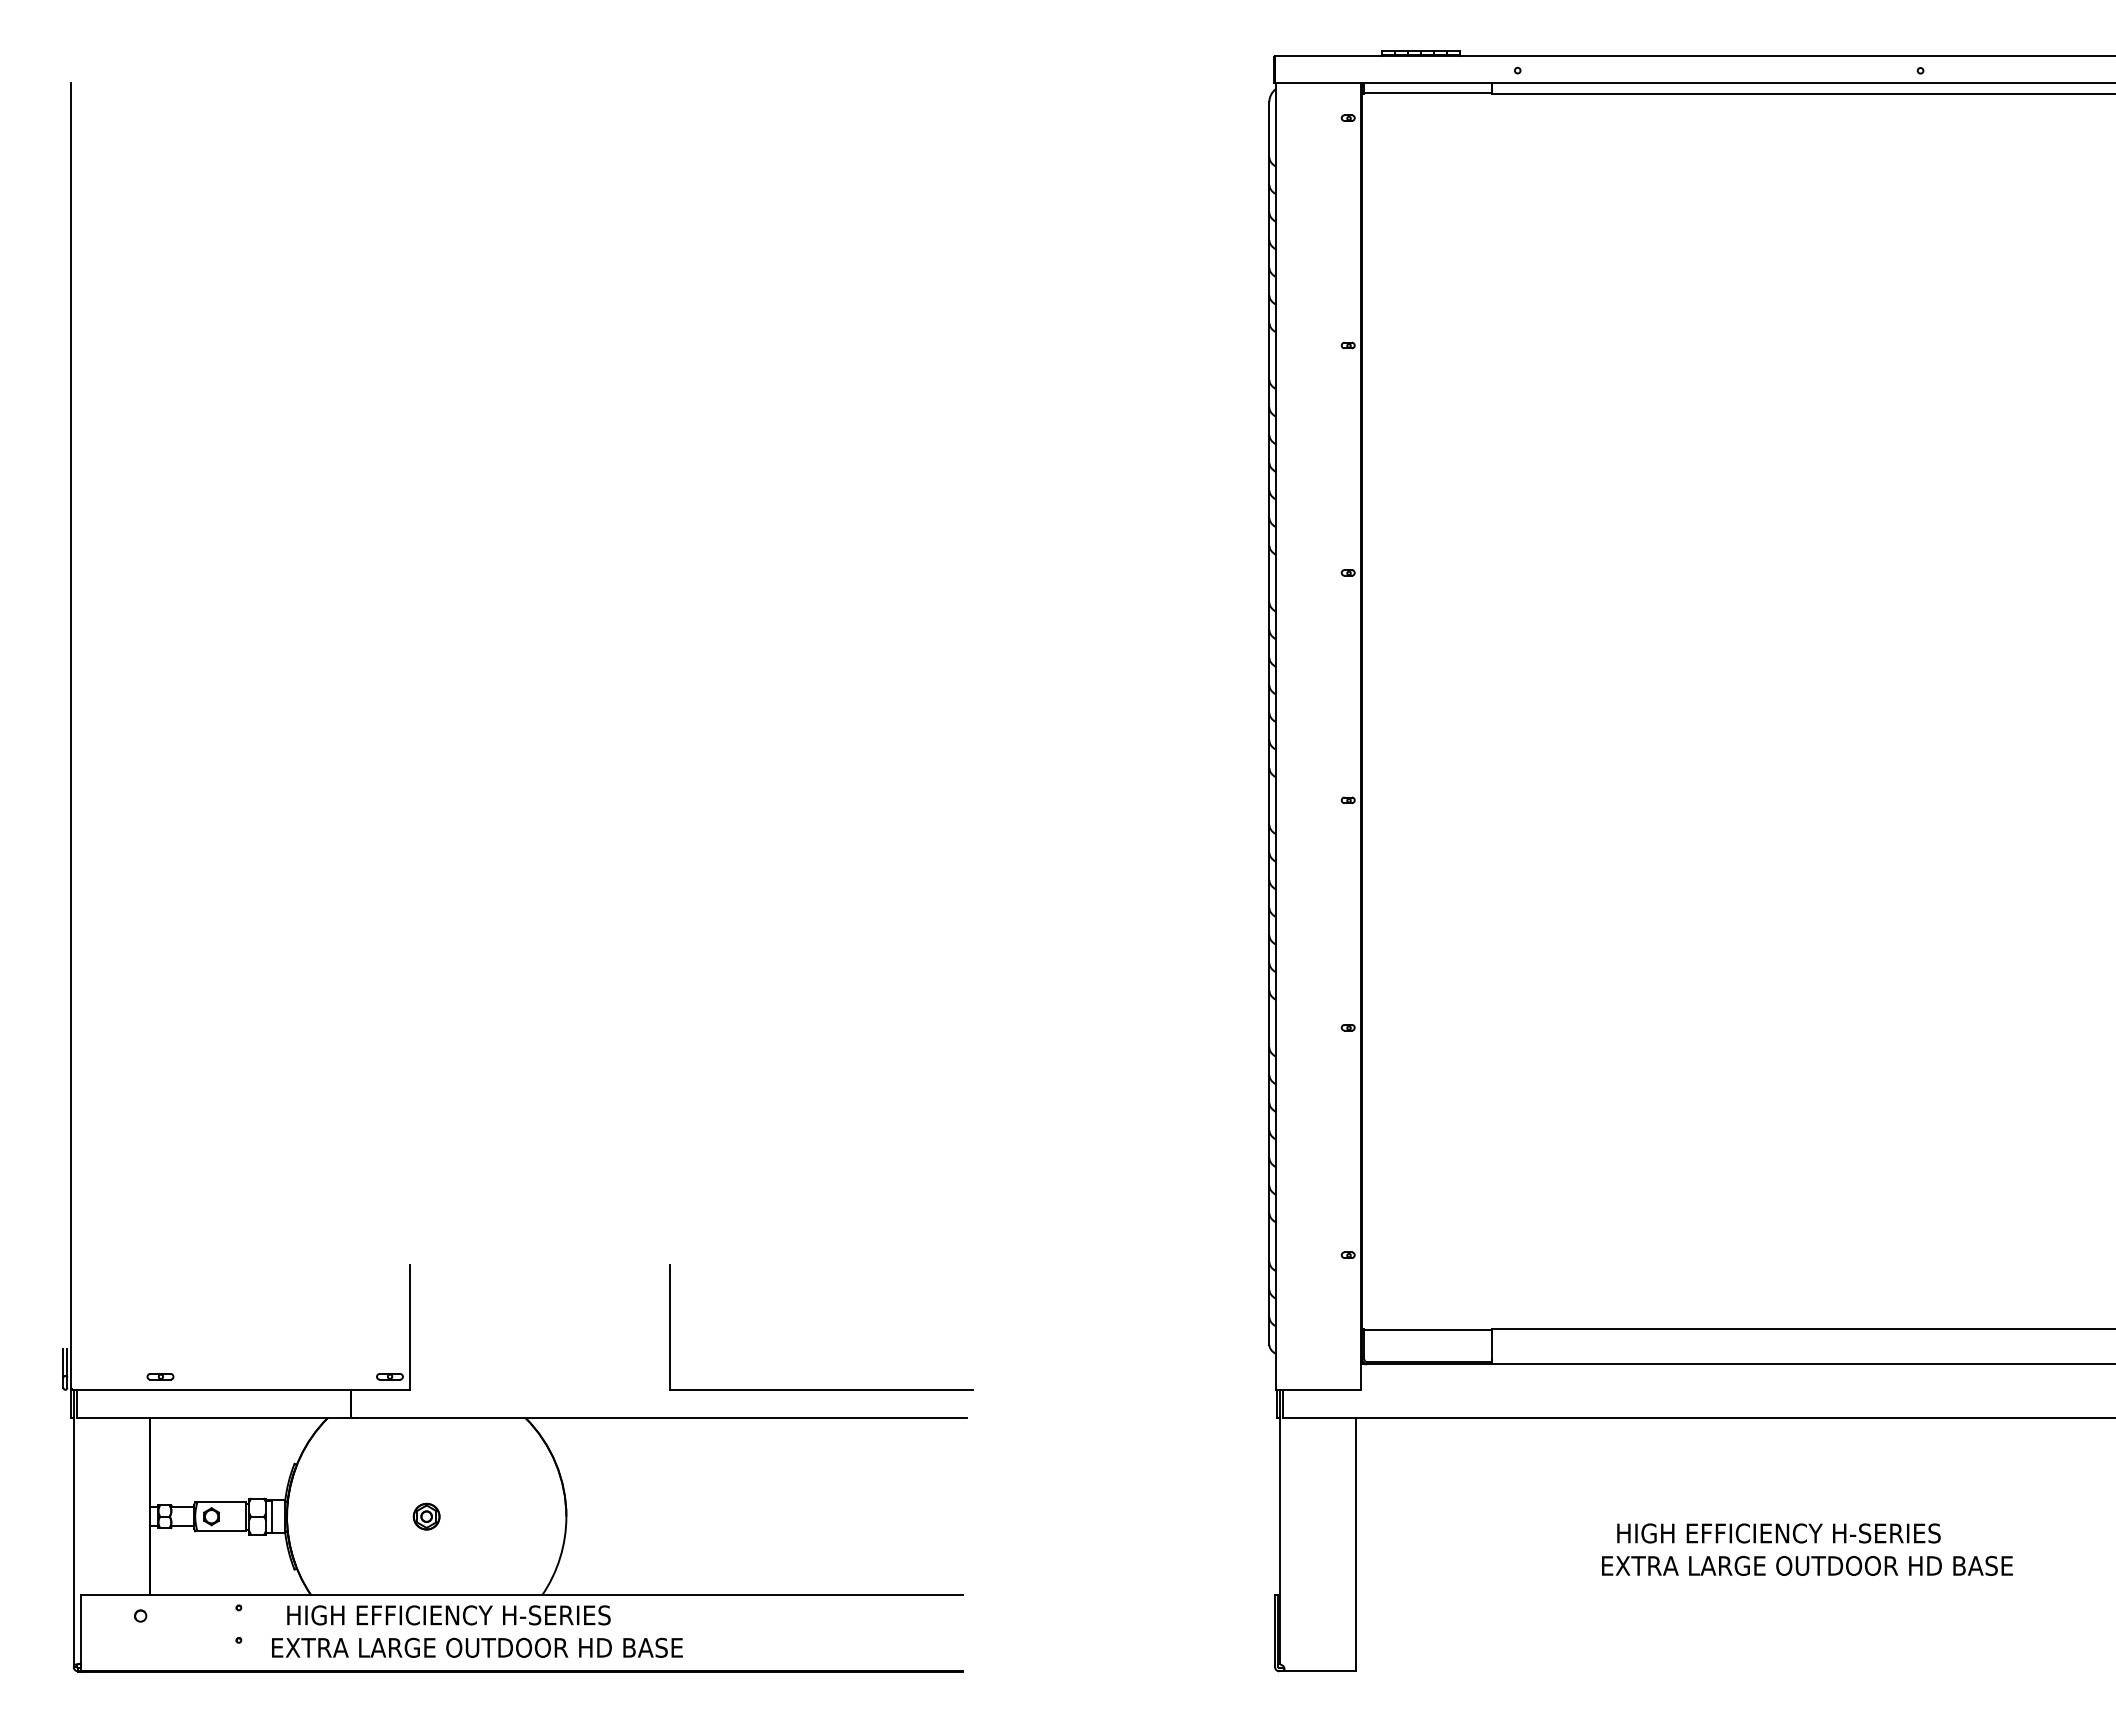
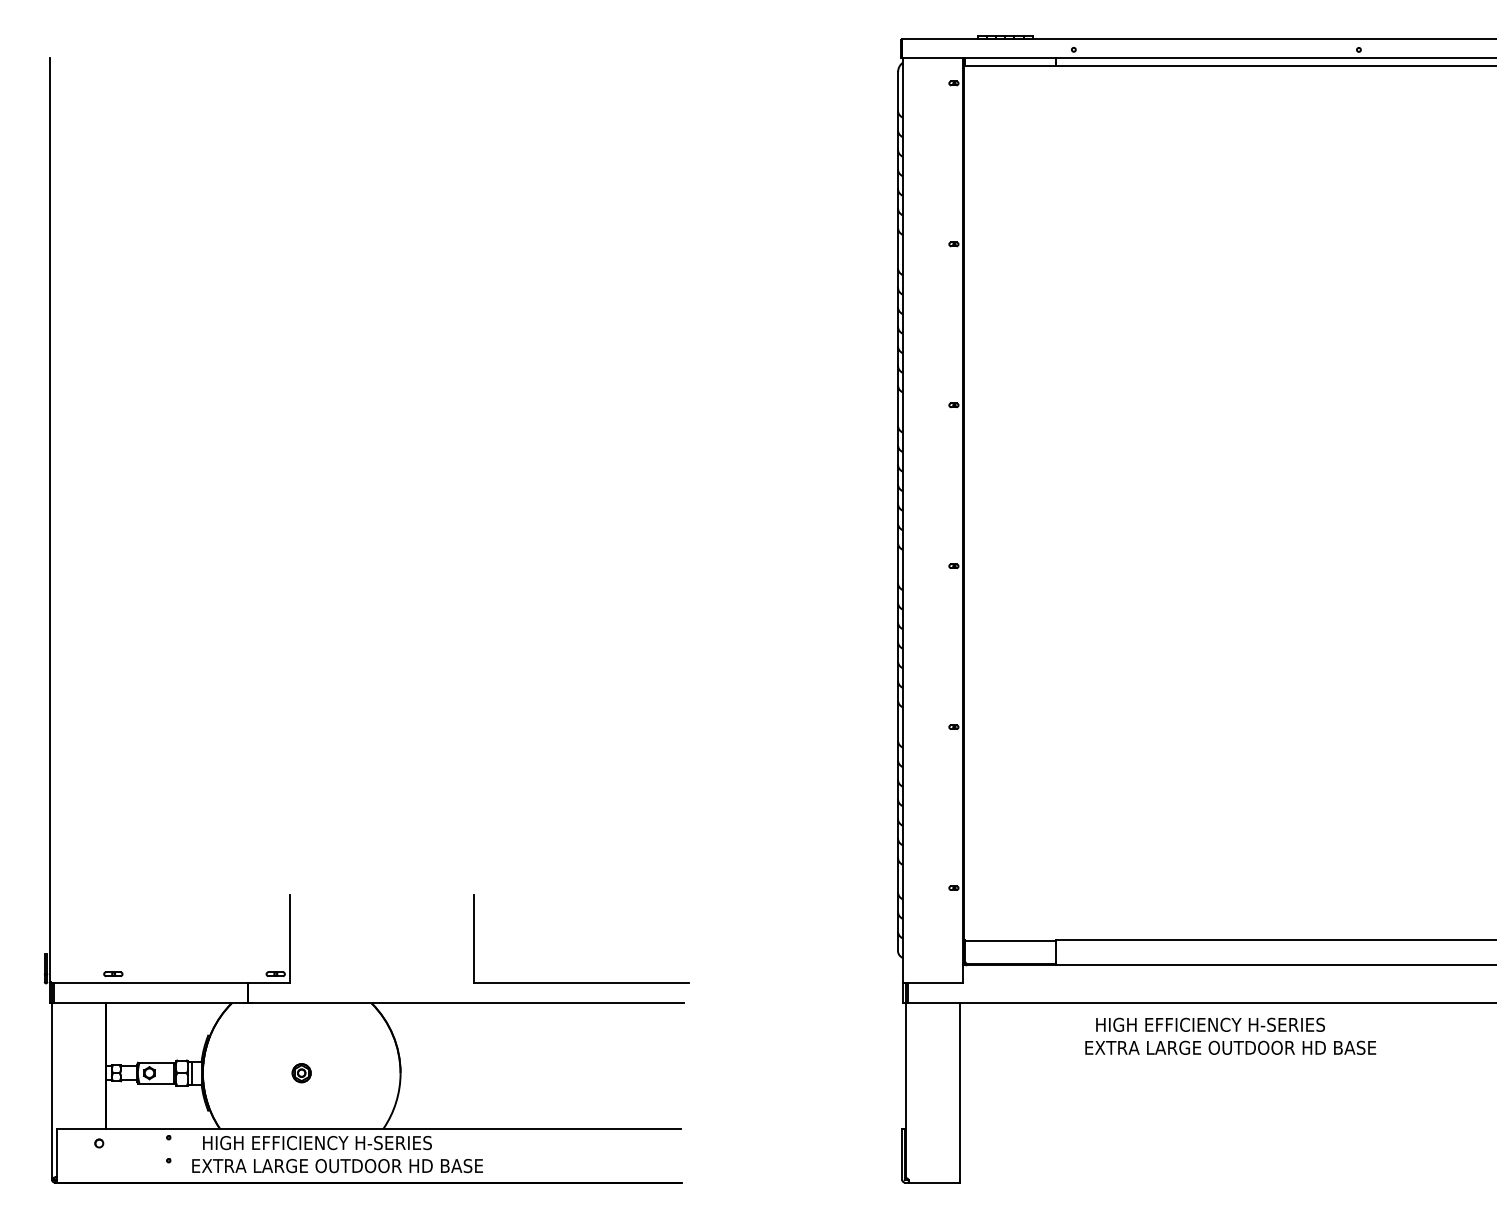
text: (1807, 1549) -> (1230, 1036), moved

